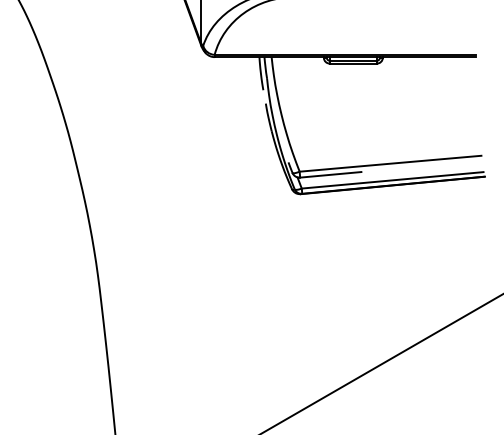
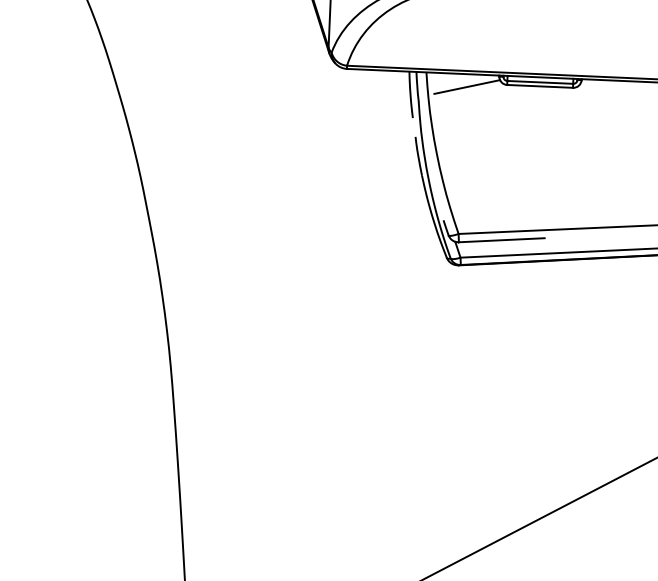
line: (301, 66) -> (467, 87), added

